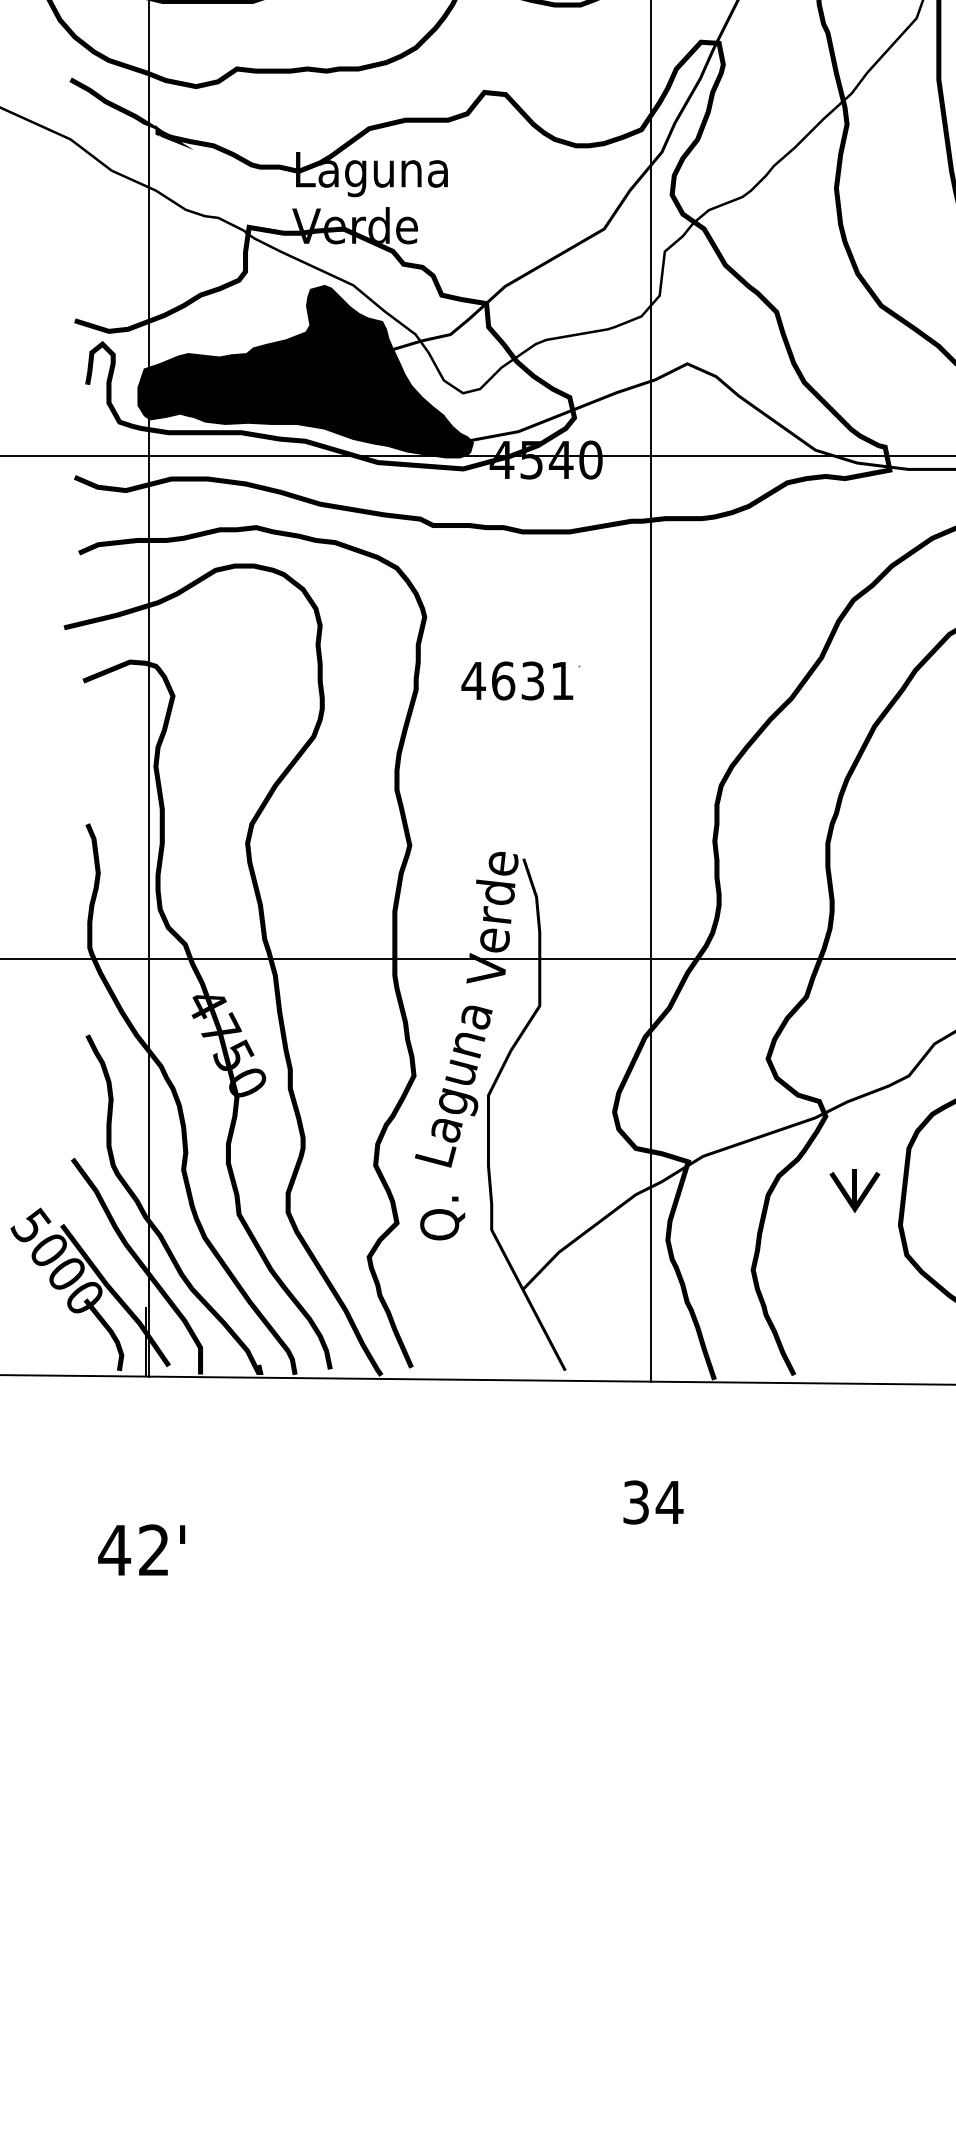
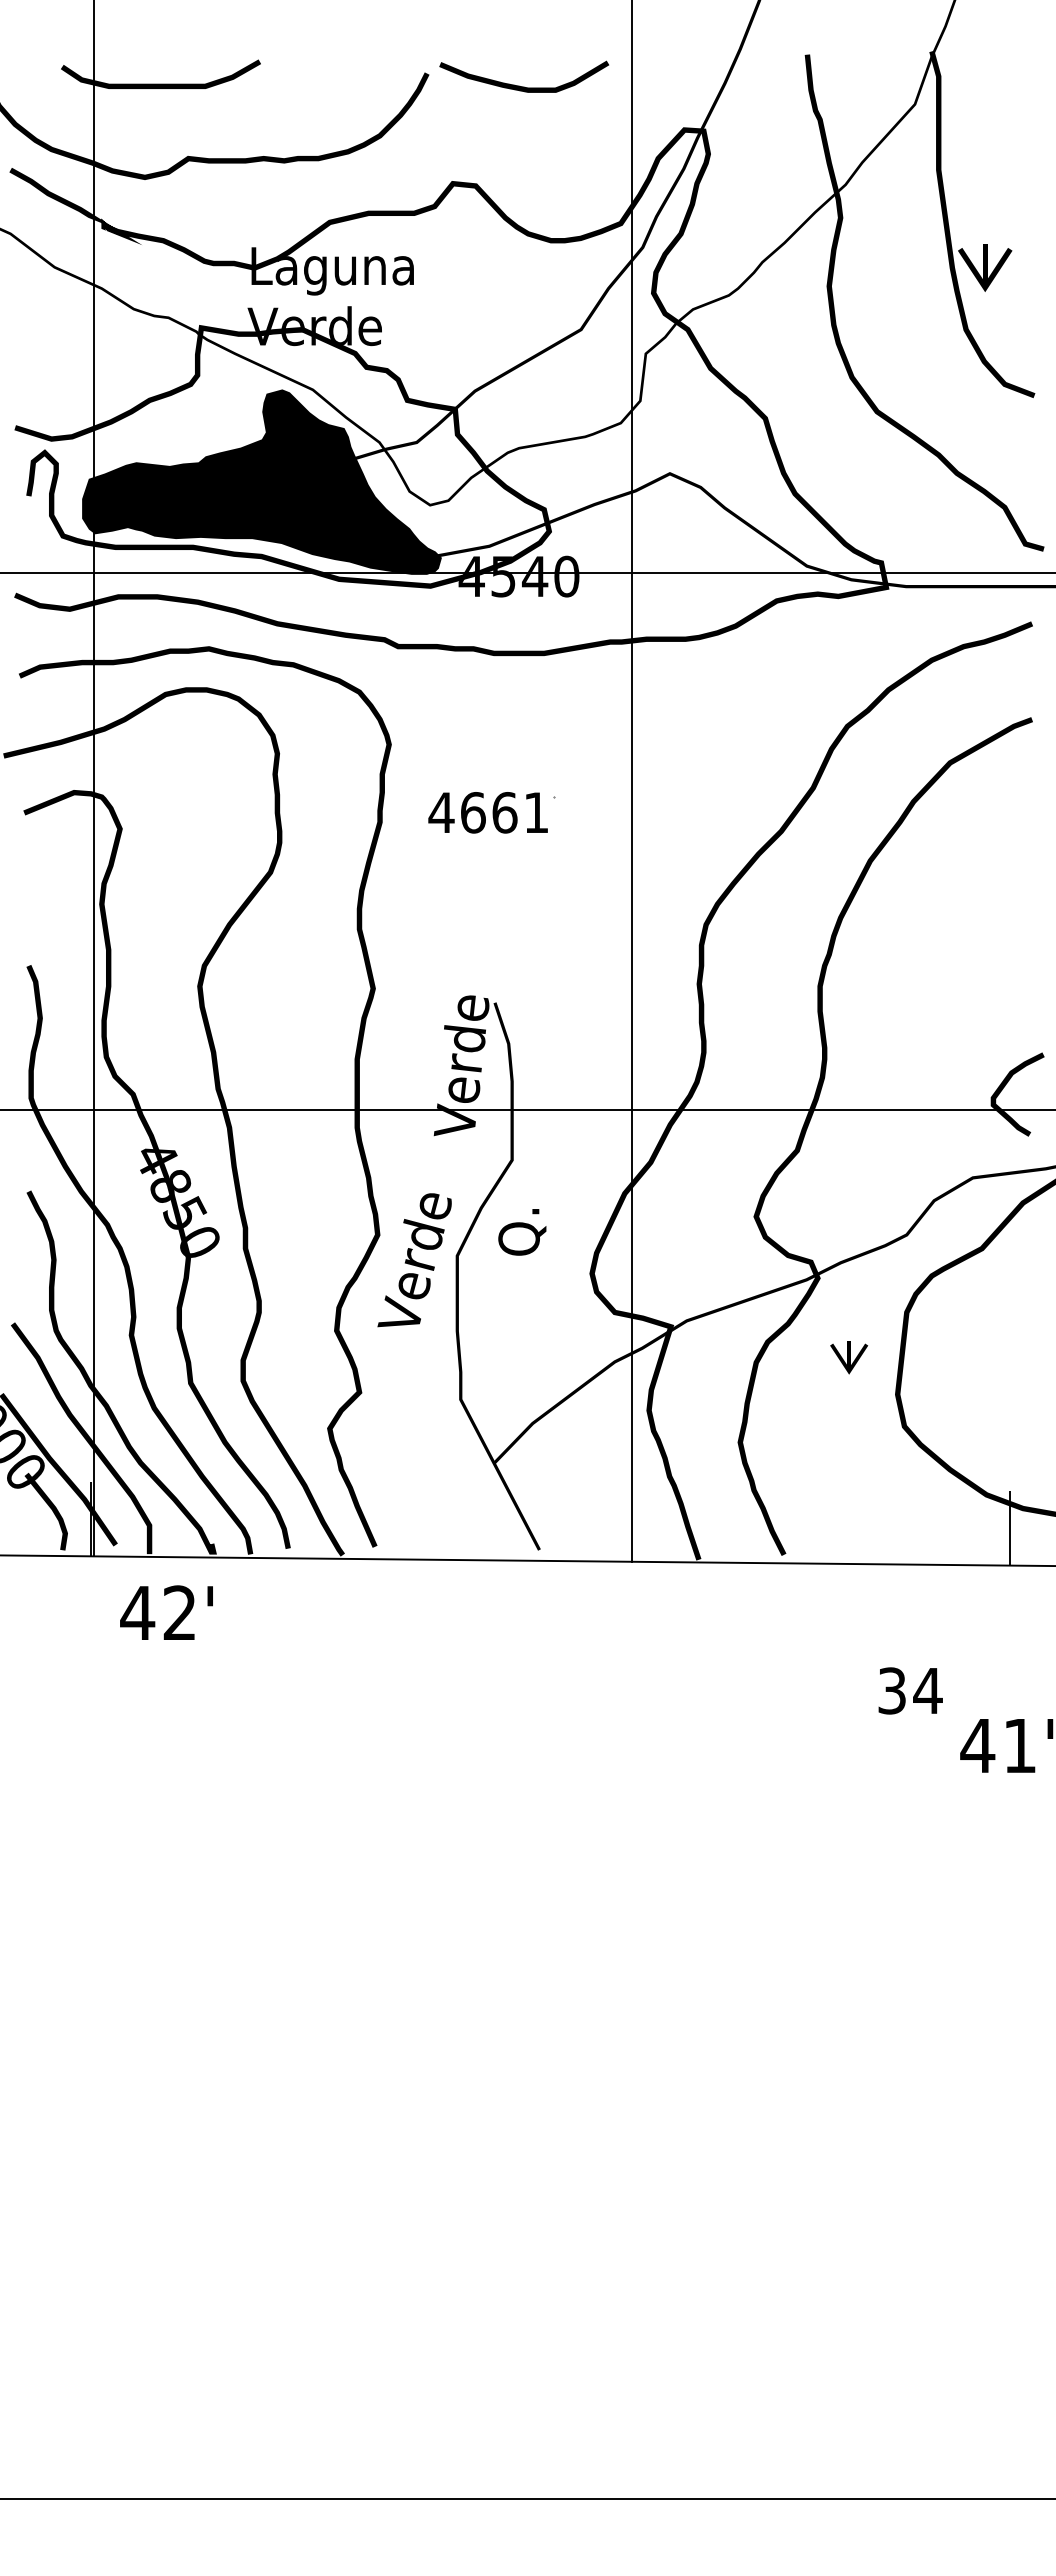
text: (532, 680) -> (504, 812), 4631 -> 4661
text: (221, 1028) -> (171, 1184), 4750 -> 4850
text: (453, 1086) -> (419, 1246), Laguna -> Verde
part: (855, 1190) -> (849, 1357), size x0.7
text: (442, 1218) -> (522, 1232), moved
text: (653, 1502) -> (910, 1690), moved
text: (141, 1549) -> (166, 1612), moved

